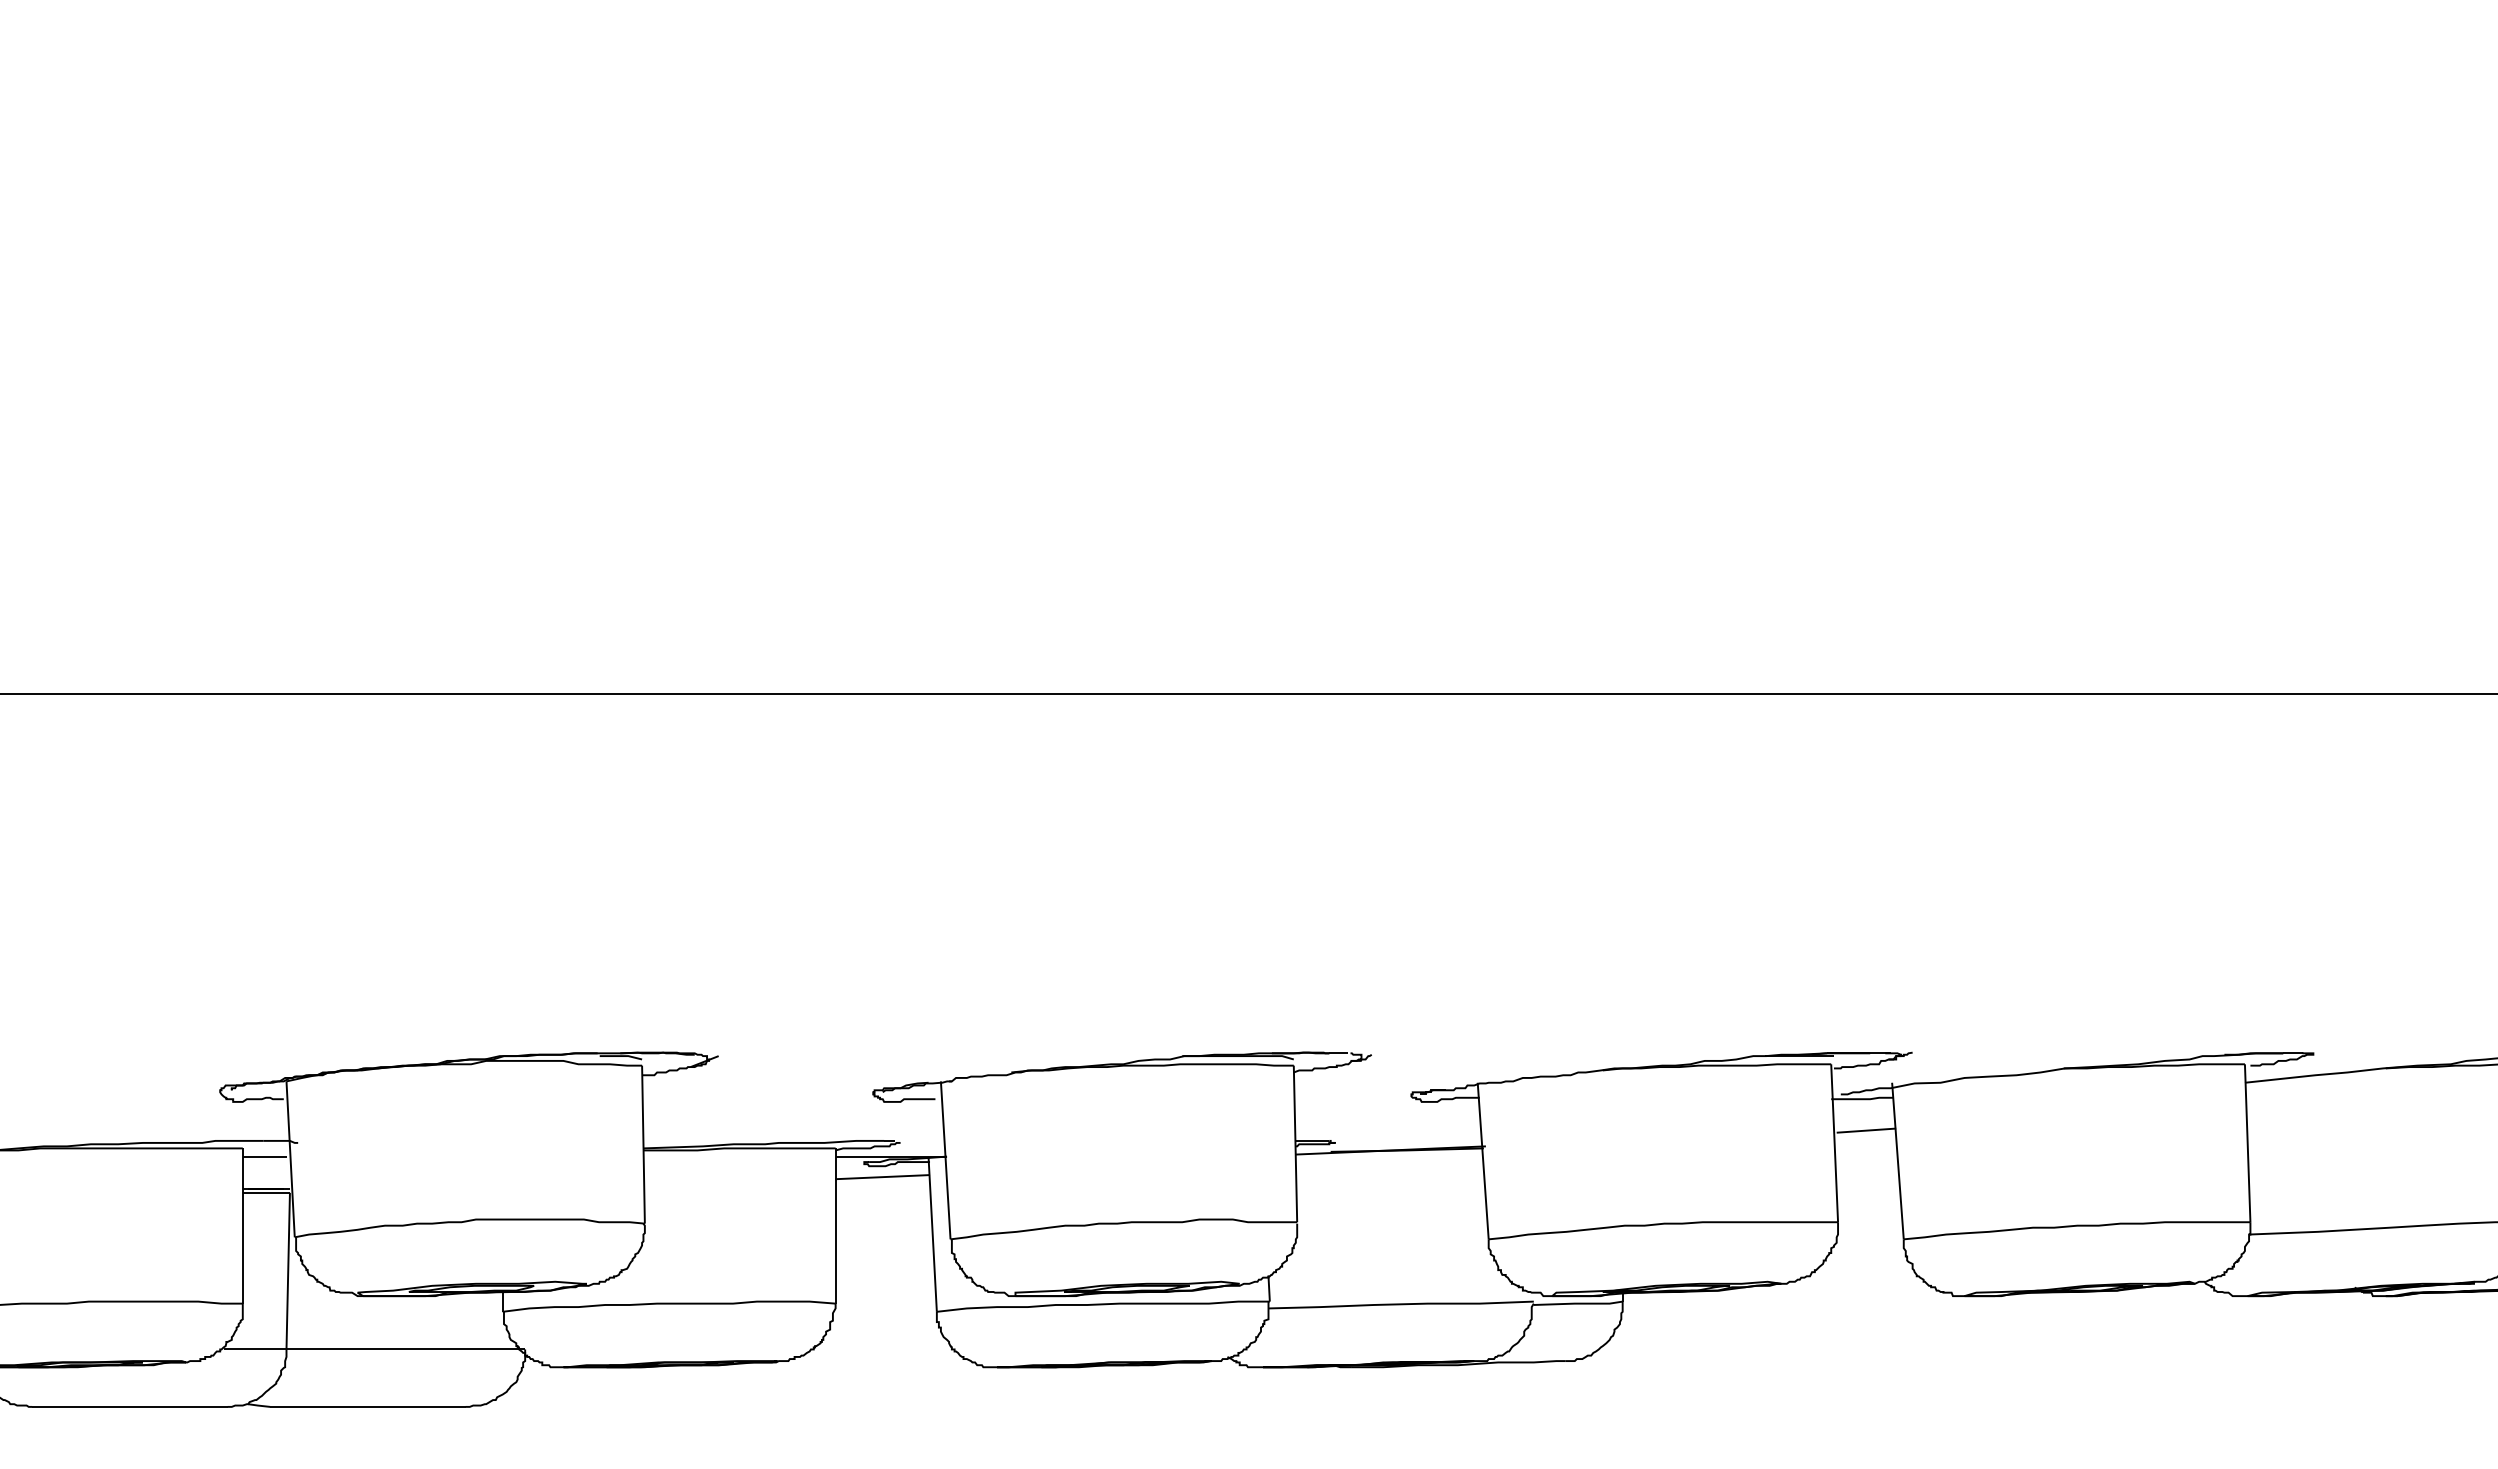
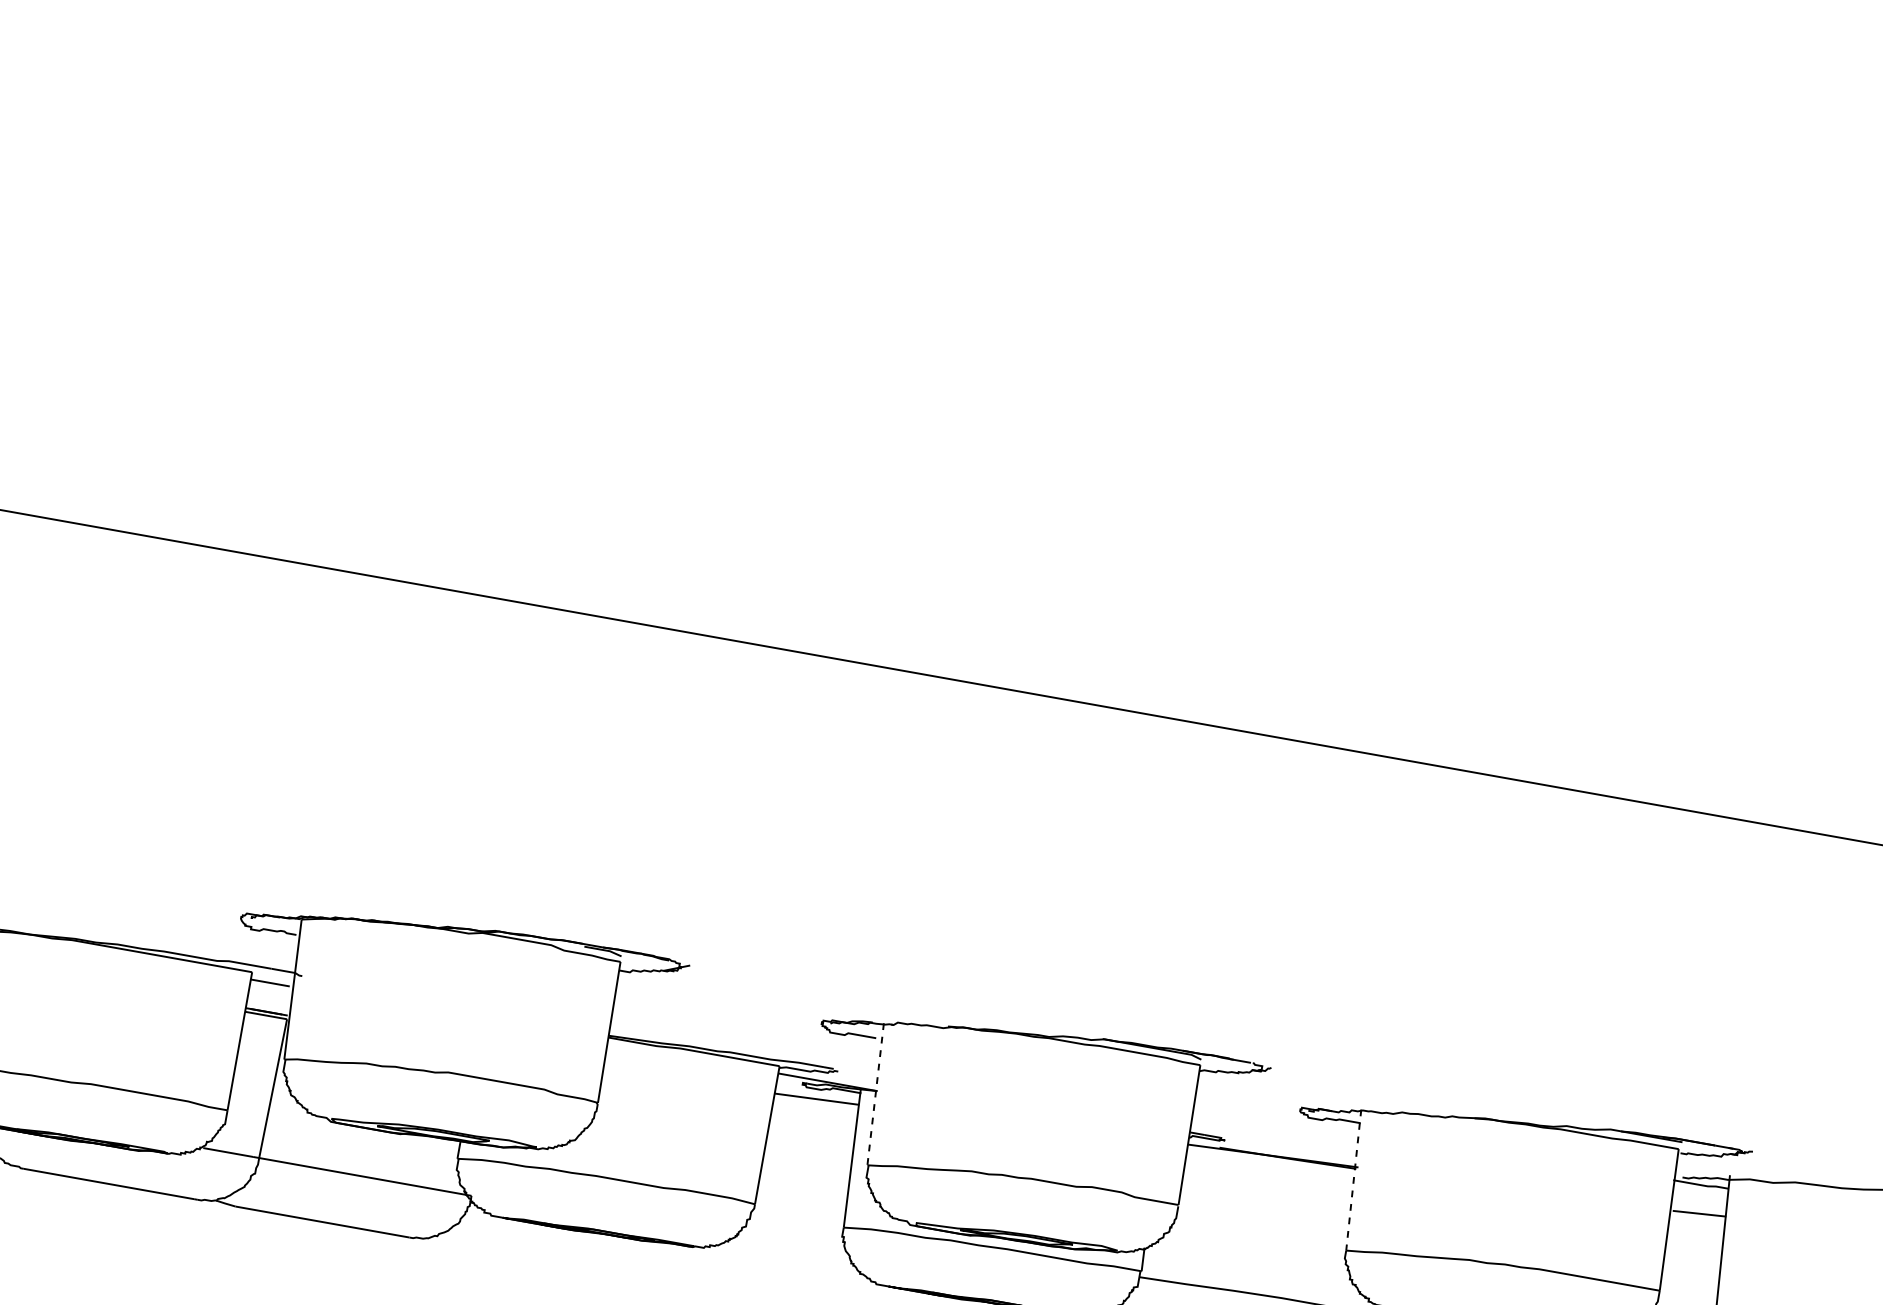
line: (945, 1160) -> (875, 1094), solid -> dashed
line: (1483, 1161) -> (1353, 1180), solid -> dashed

